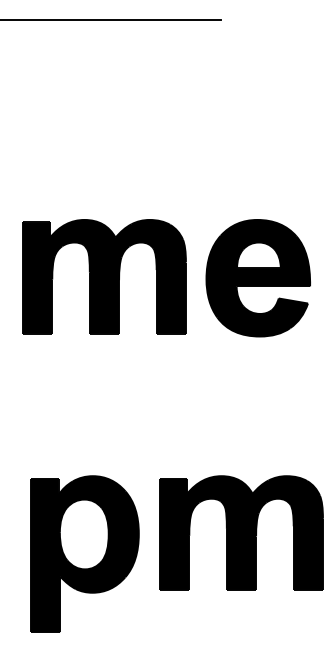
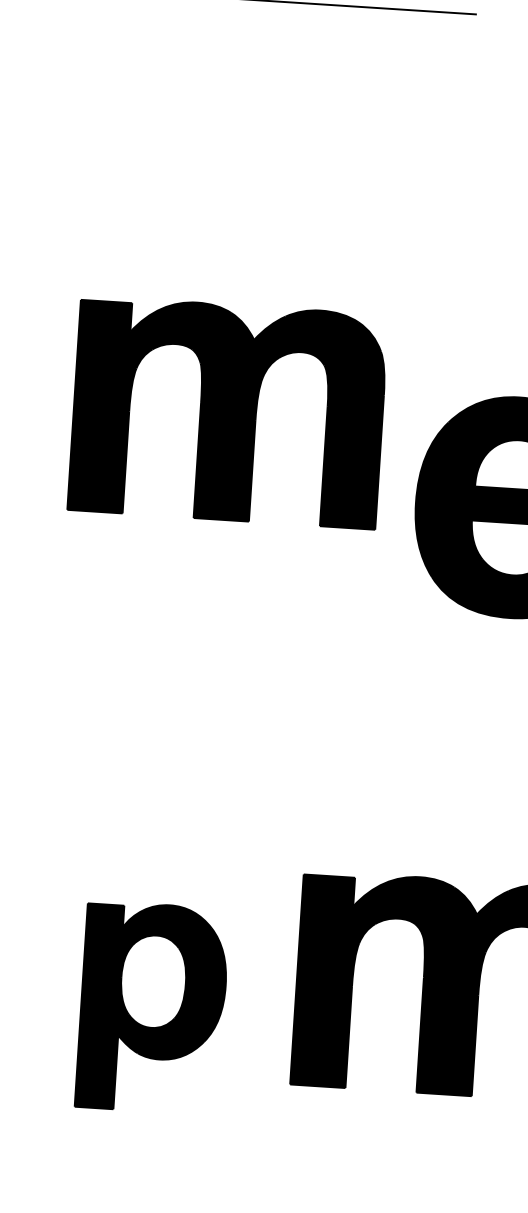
part: (104, 276) -> (228, 411), moved
part: (84, 553) -> (151, 1006), size x0.7

